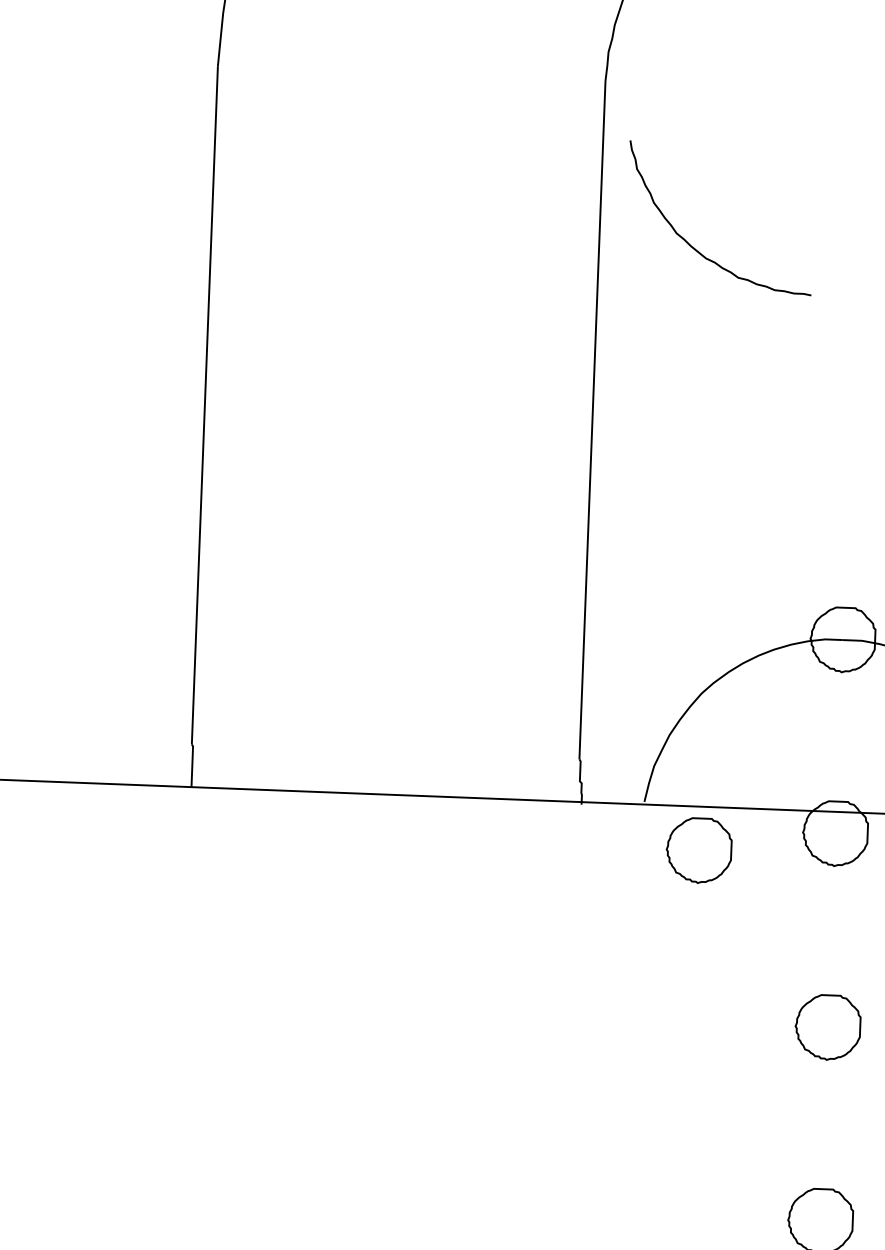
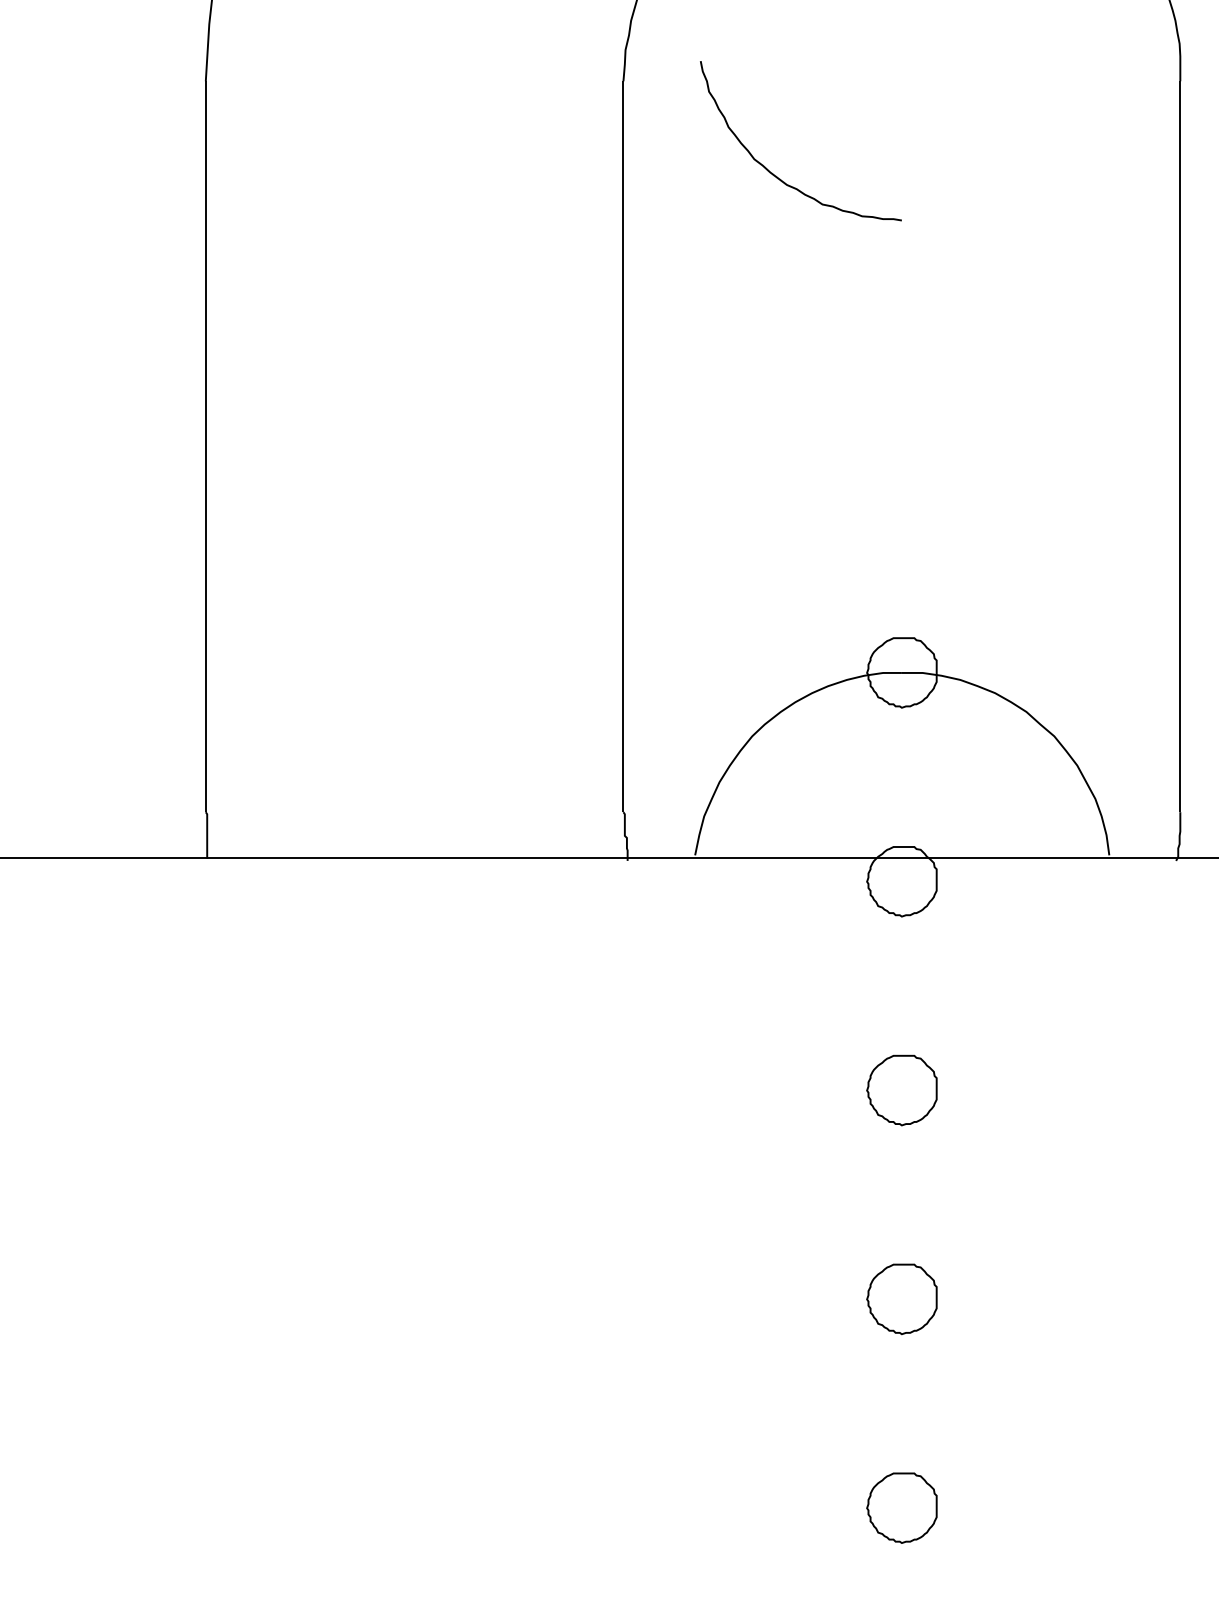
curve: (696, 249) -> (776, 175), moved
part: (698, 850) -> (755, 905), removed

